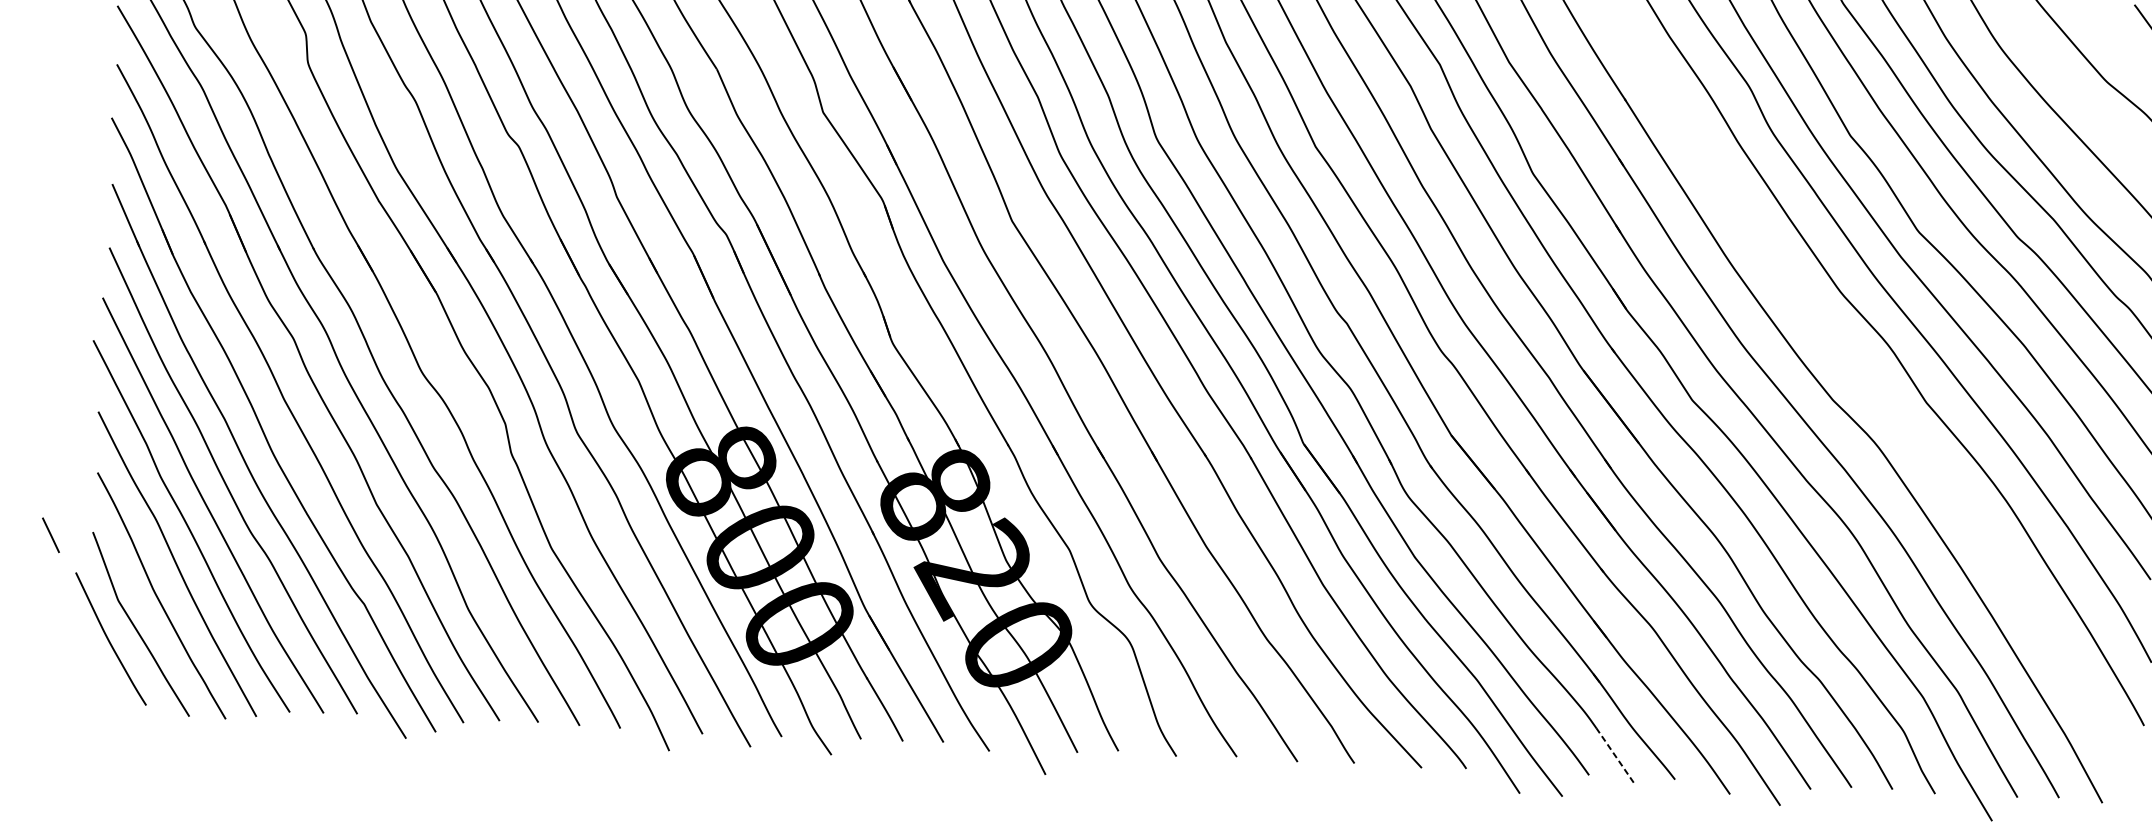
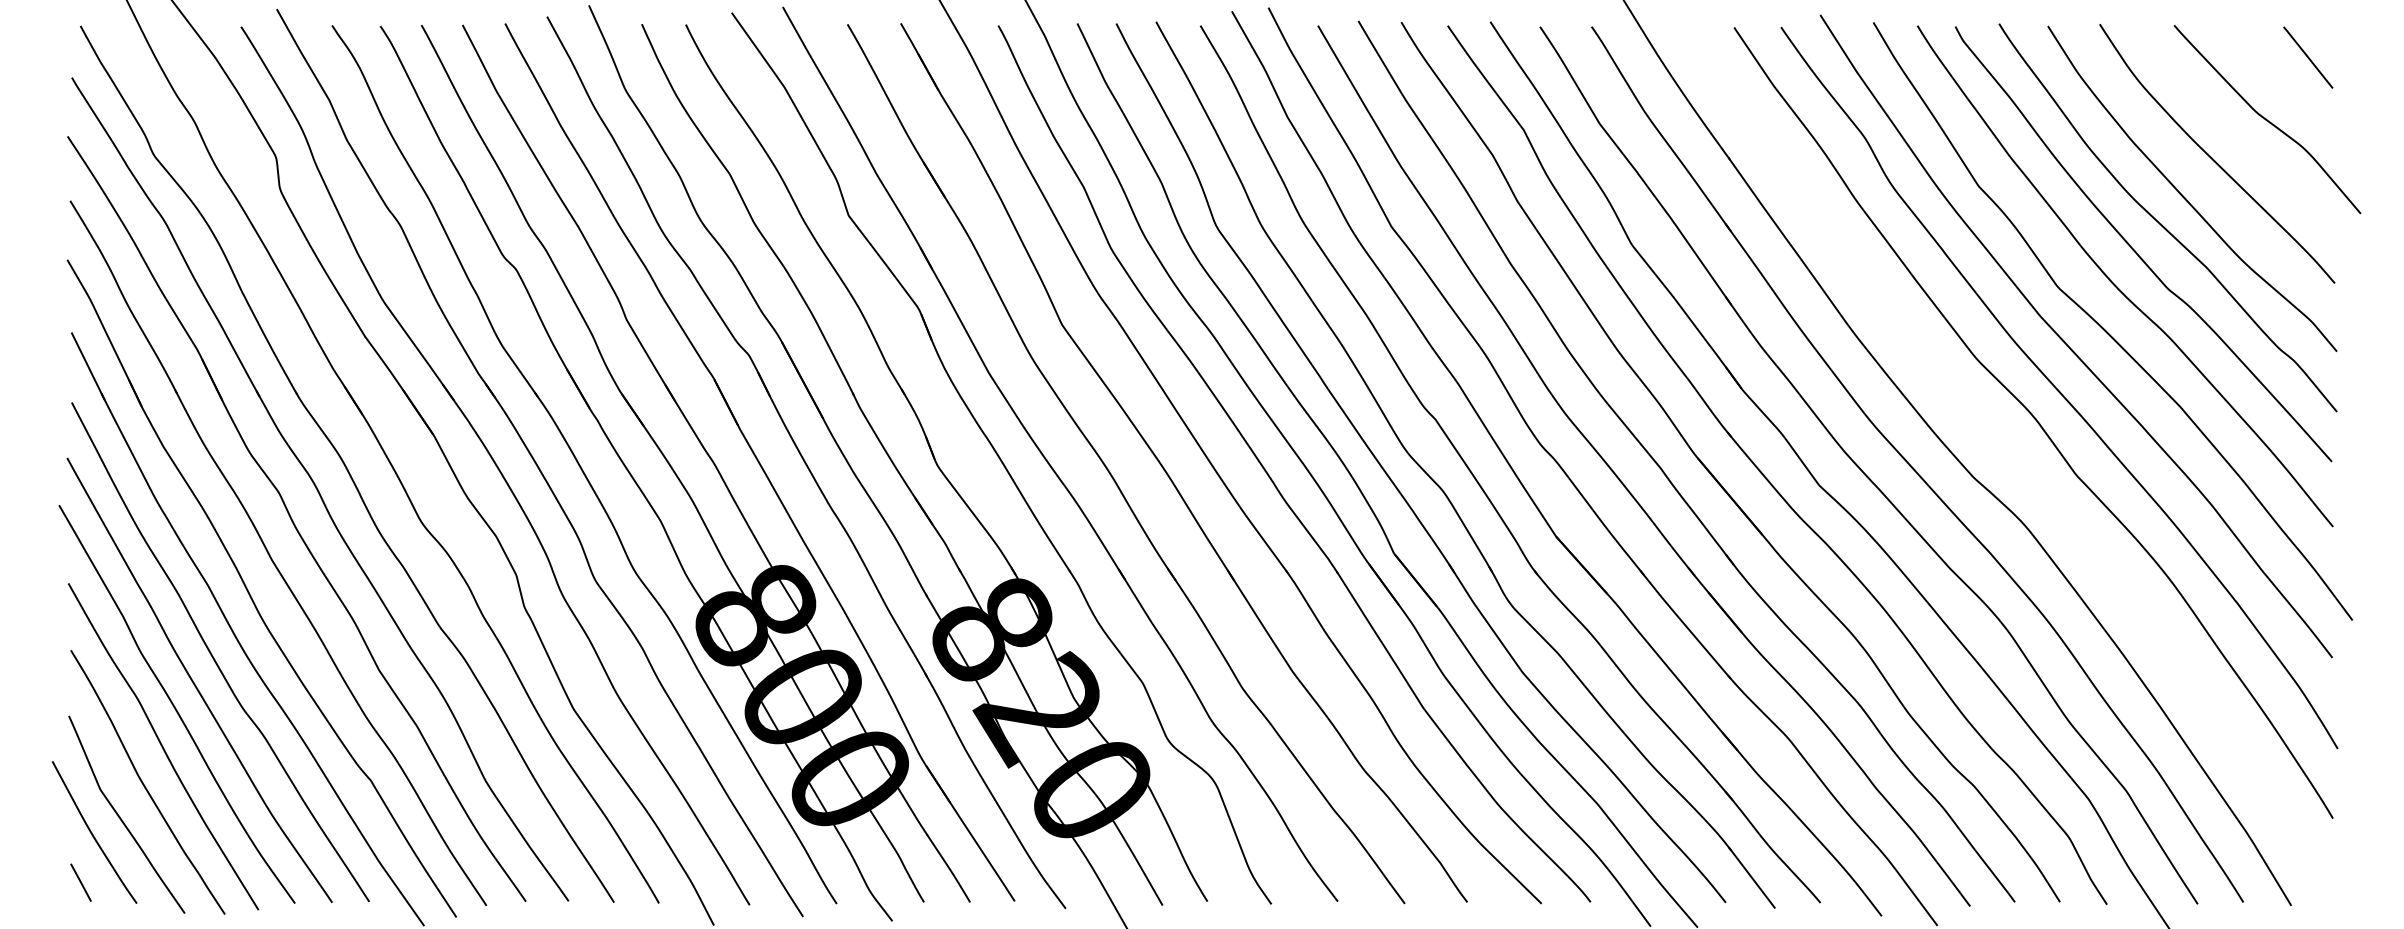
line: (50, 535) -> (80, 882), moved
line: (1613, 753) -> (1751, 877), dashed -> solid

